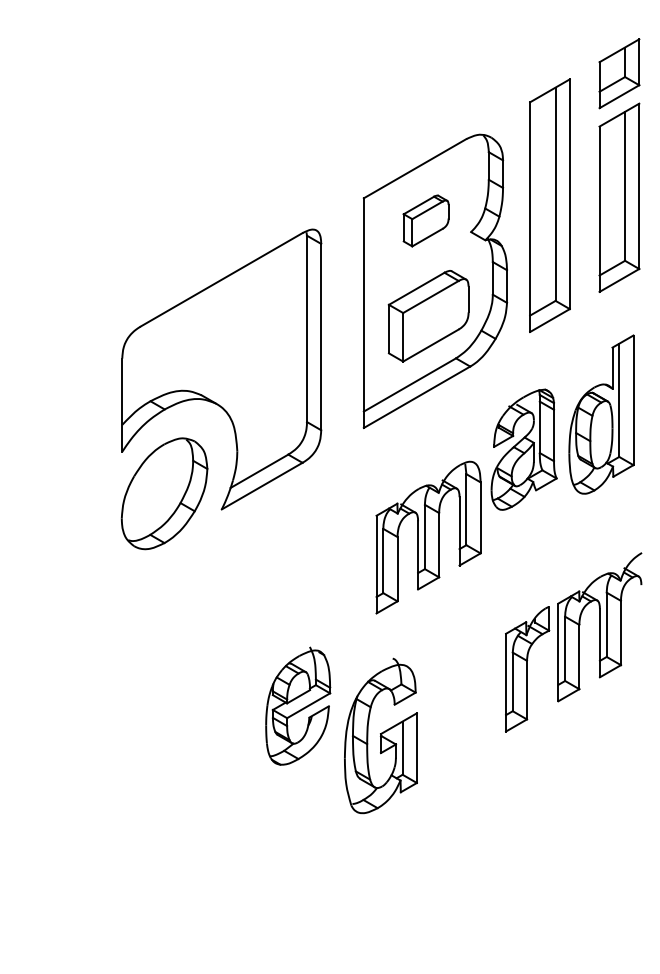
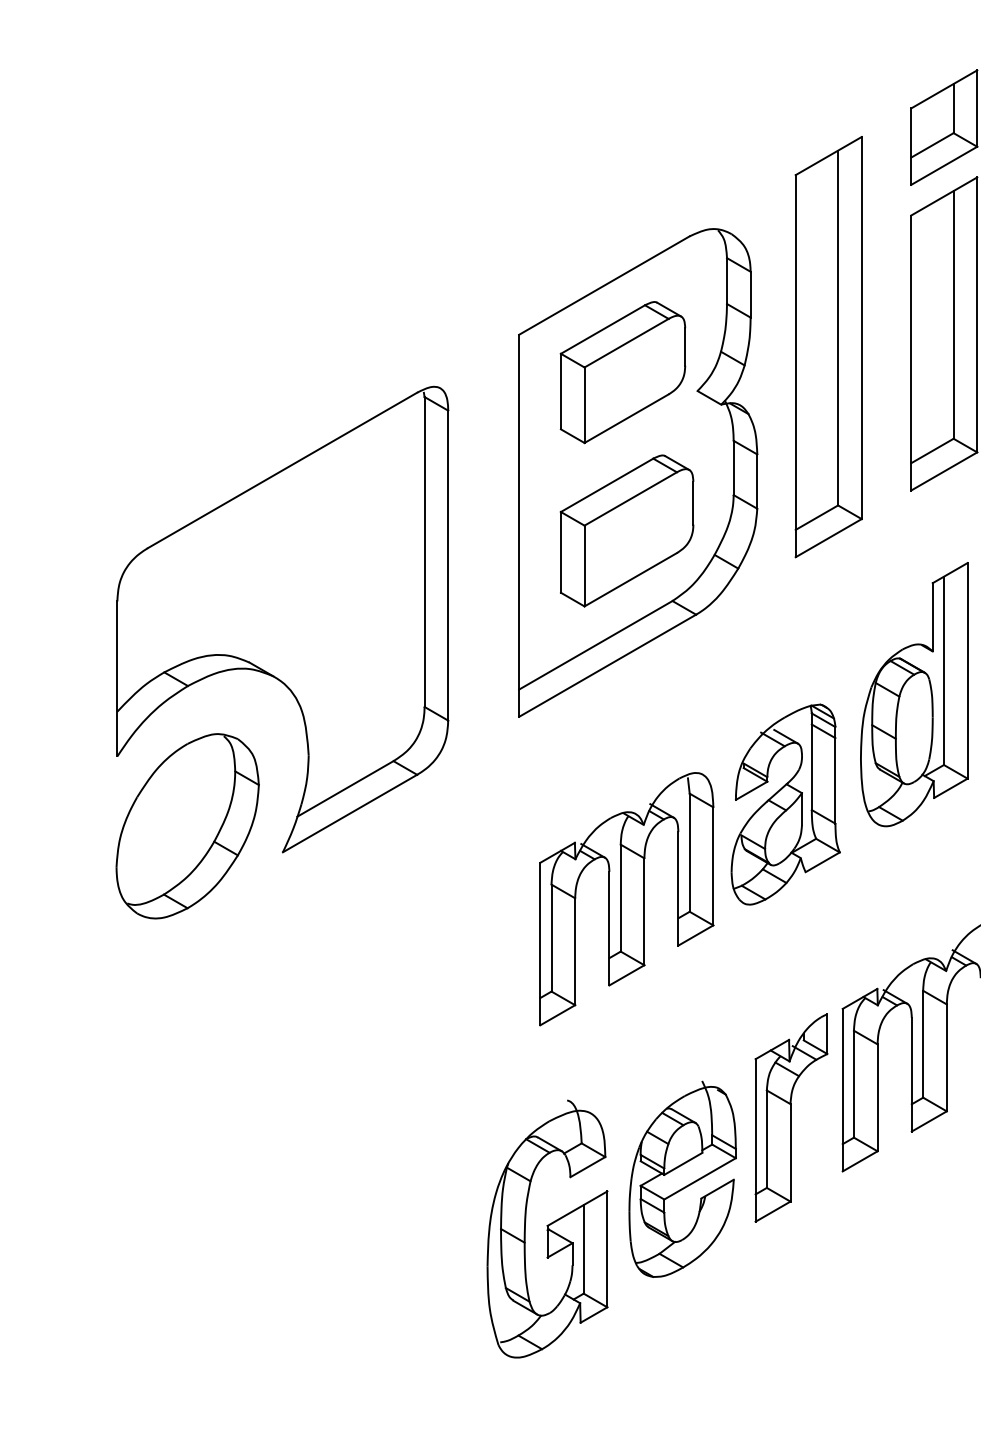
part: (425, 220) -> (621, 371), size x1.67
part: (523, 449) -> (784, 804), moved
part: (298, 705) -> (683, 1178), moved

